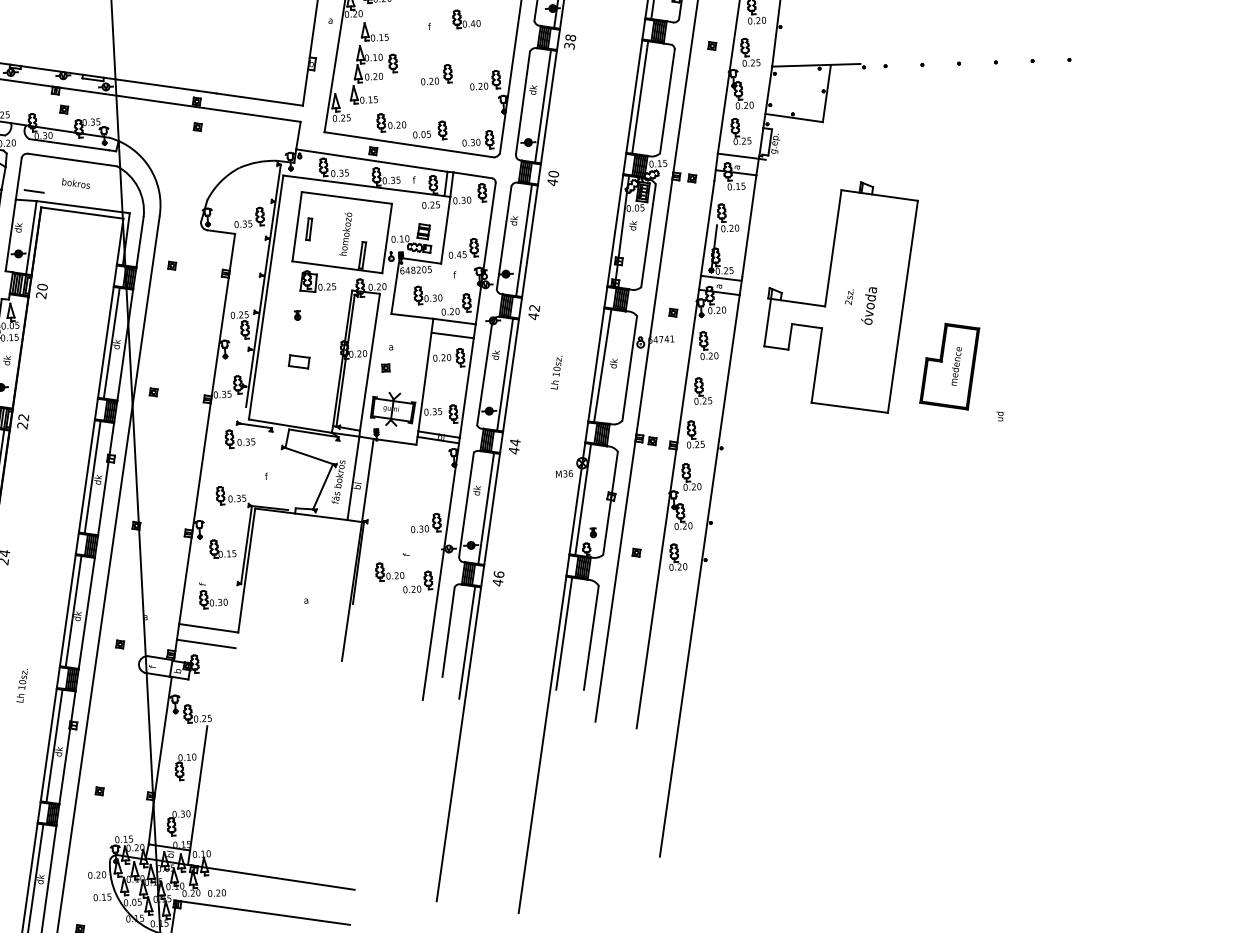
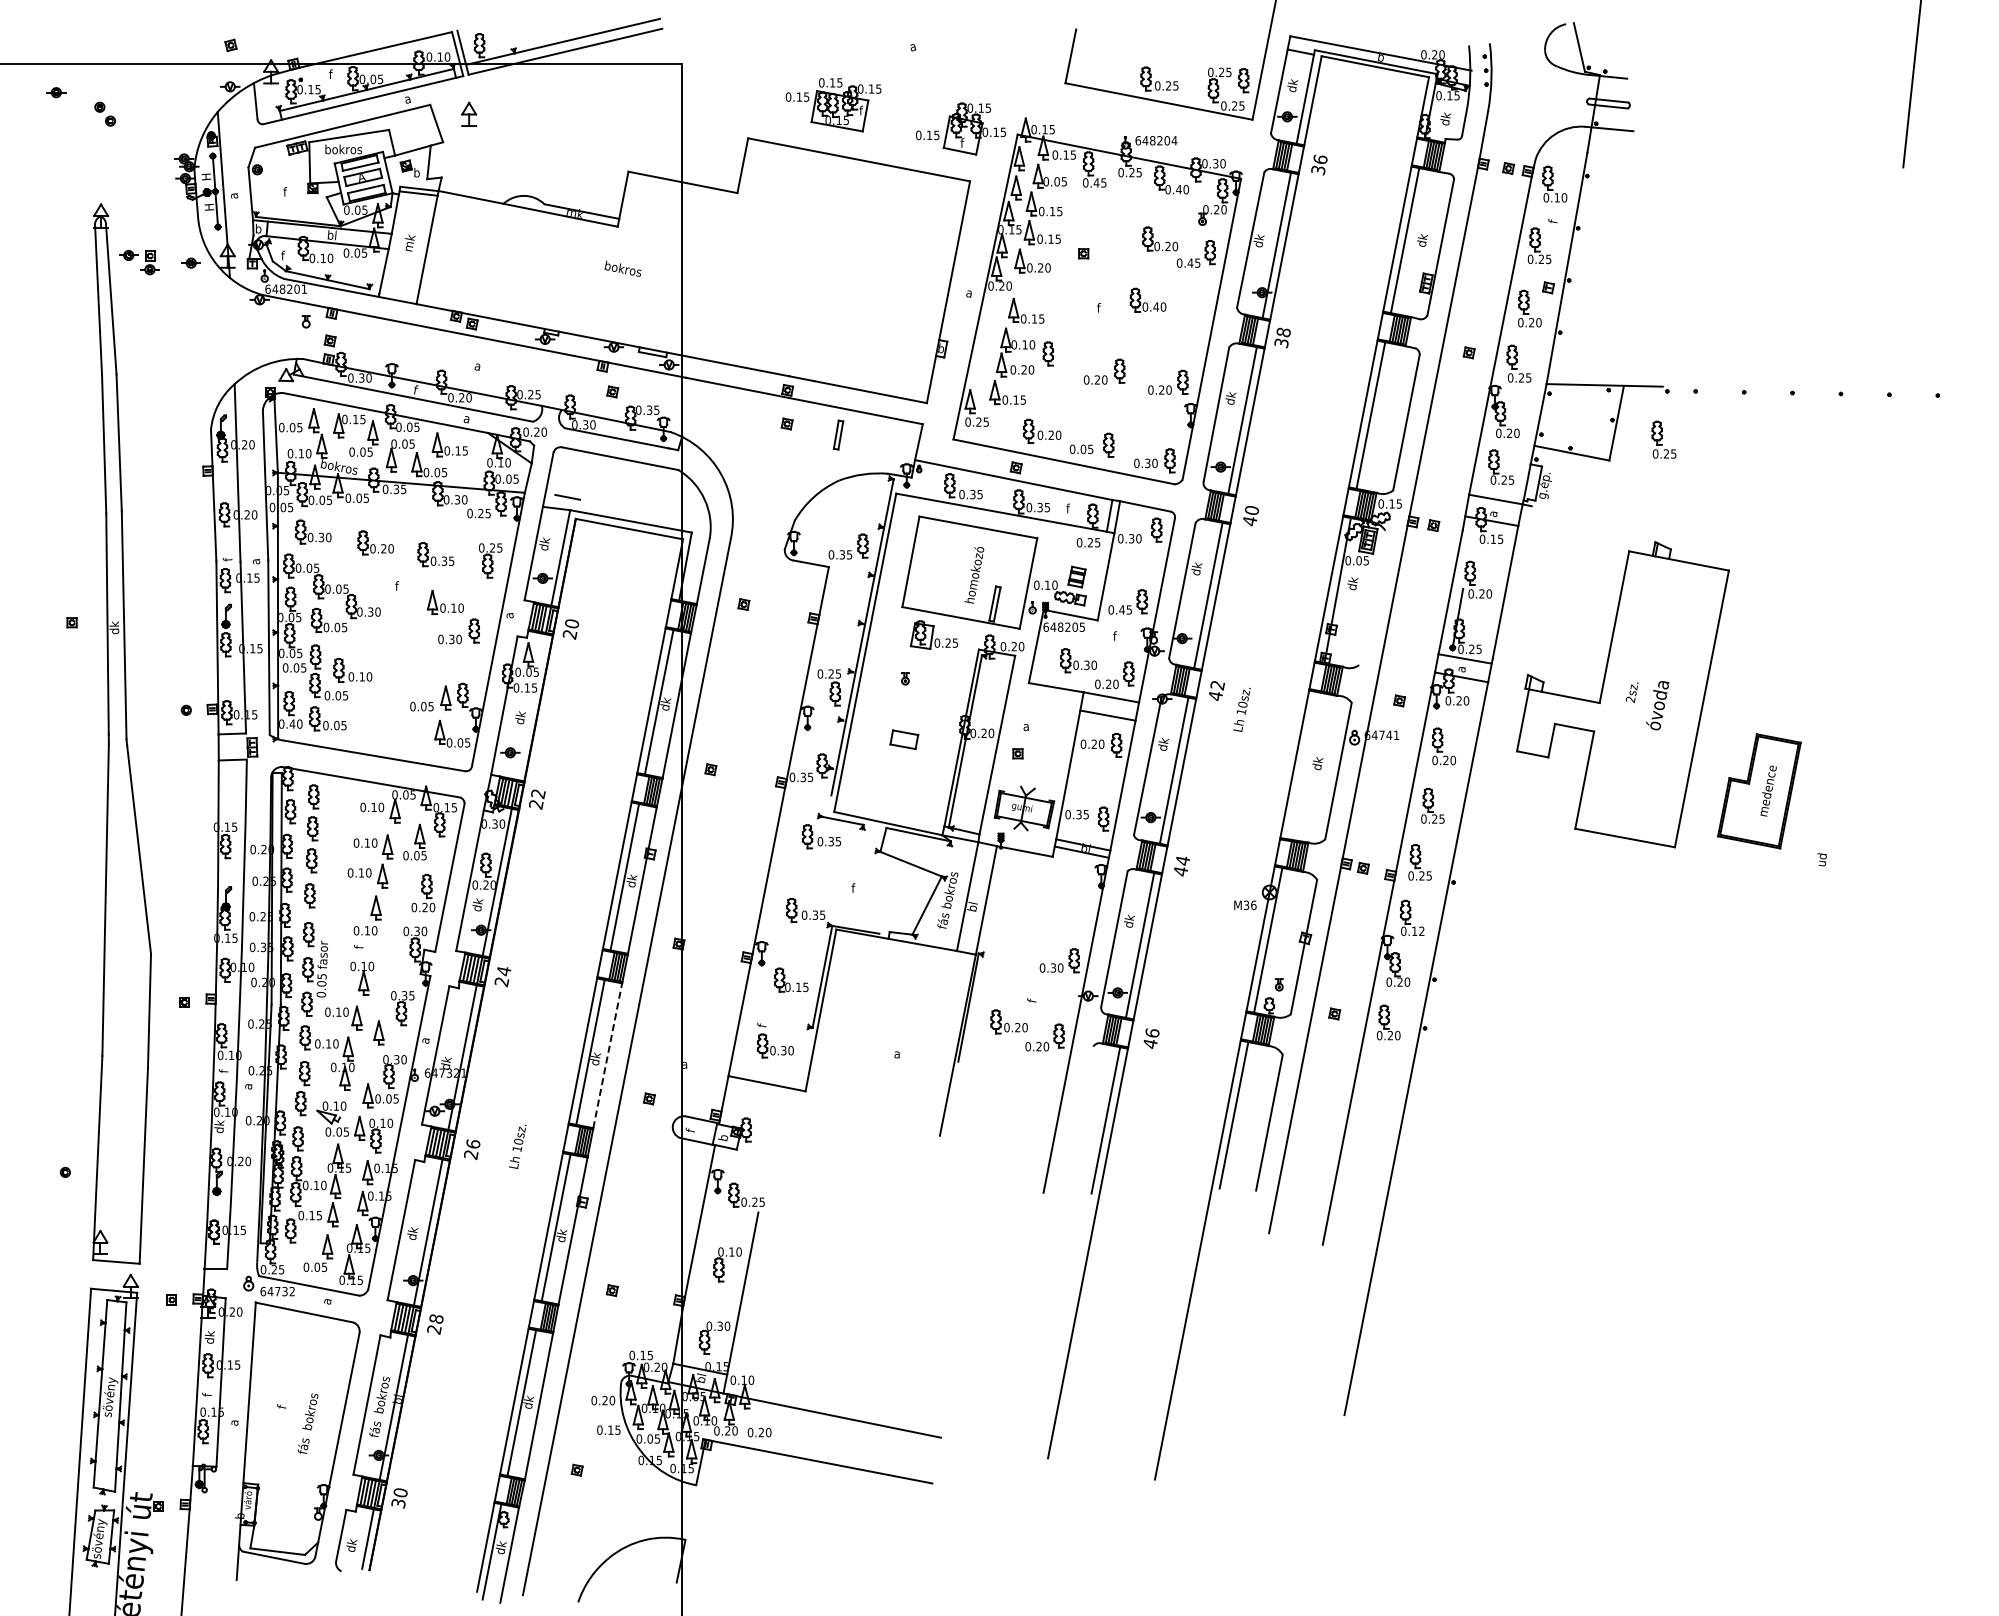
part: (863, 104) -> (1663, 439), added
text: (75, 183) -> (622, 268), moved
part: (309, 228) -> (838, 434), moved
line: (648, 235) -> (1372, 597), removed
line: (602, 365) -> (1303, 765), removed
text: (556, 372) -> (1241, 709), moved
text: (696, 486) -> (1417, 930), 0.20 -> 0.12
line: (86, 613) -> (607, 1055), solid -> dashed
line: (448, 631) -> (1082, 1104), removed
line: (206, 643) -> (762, 1103), removed

